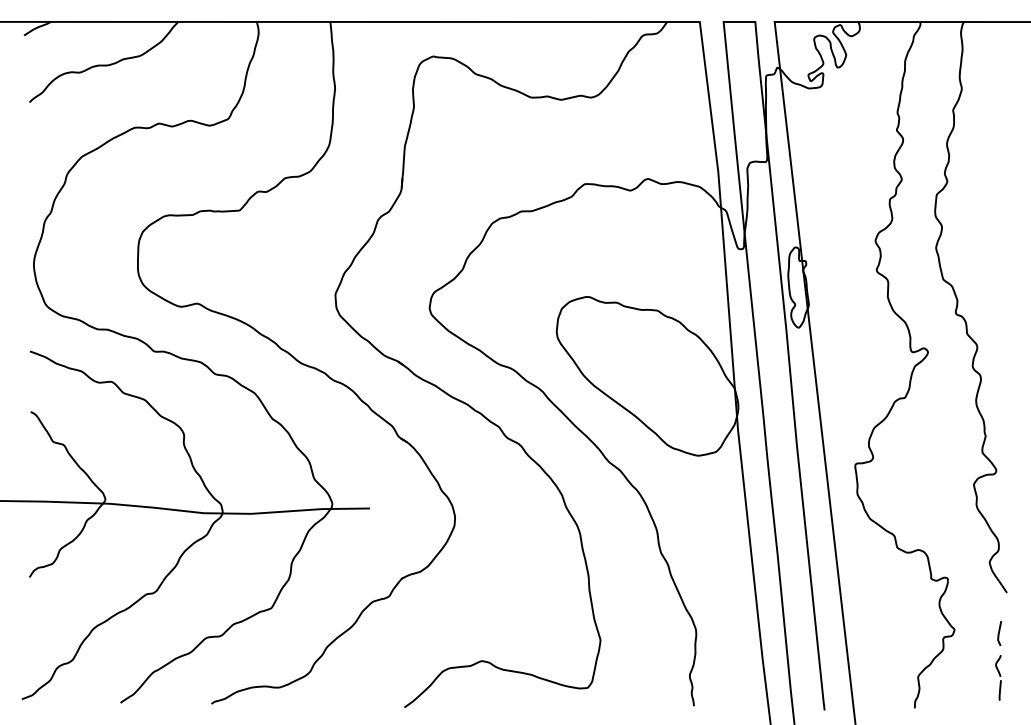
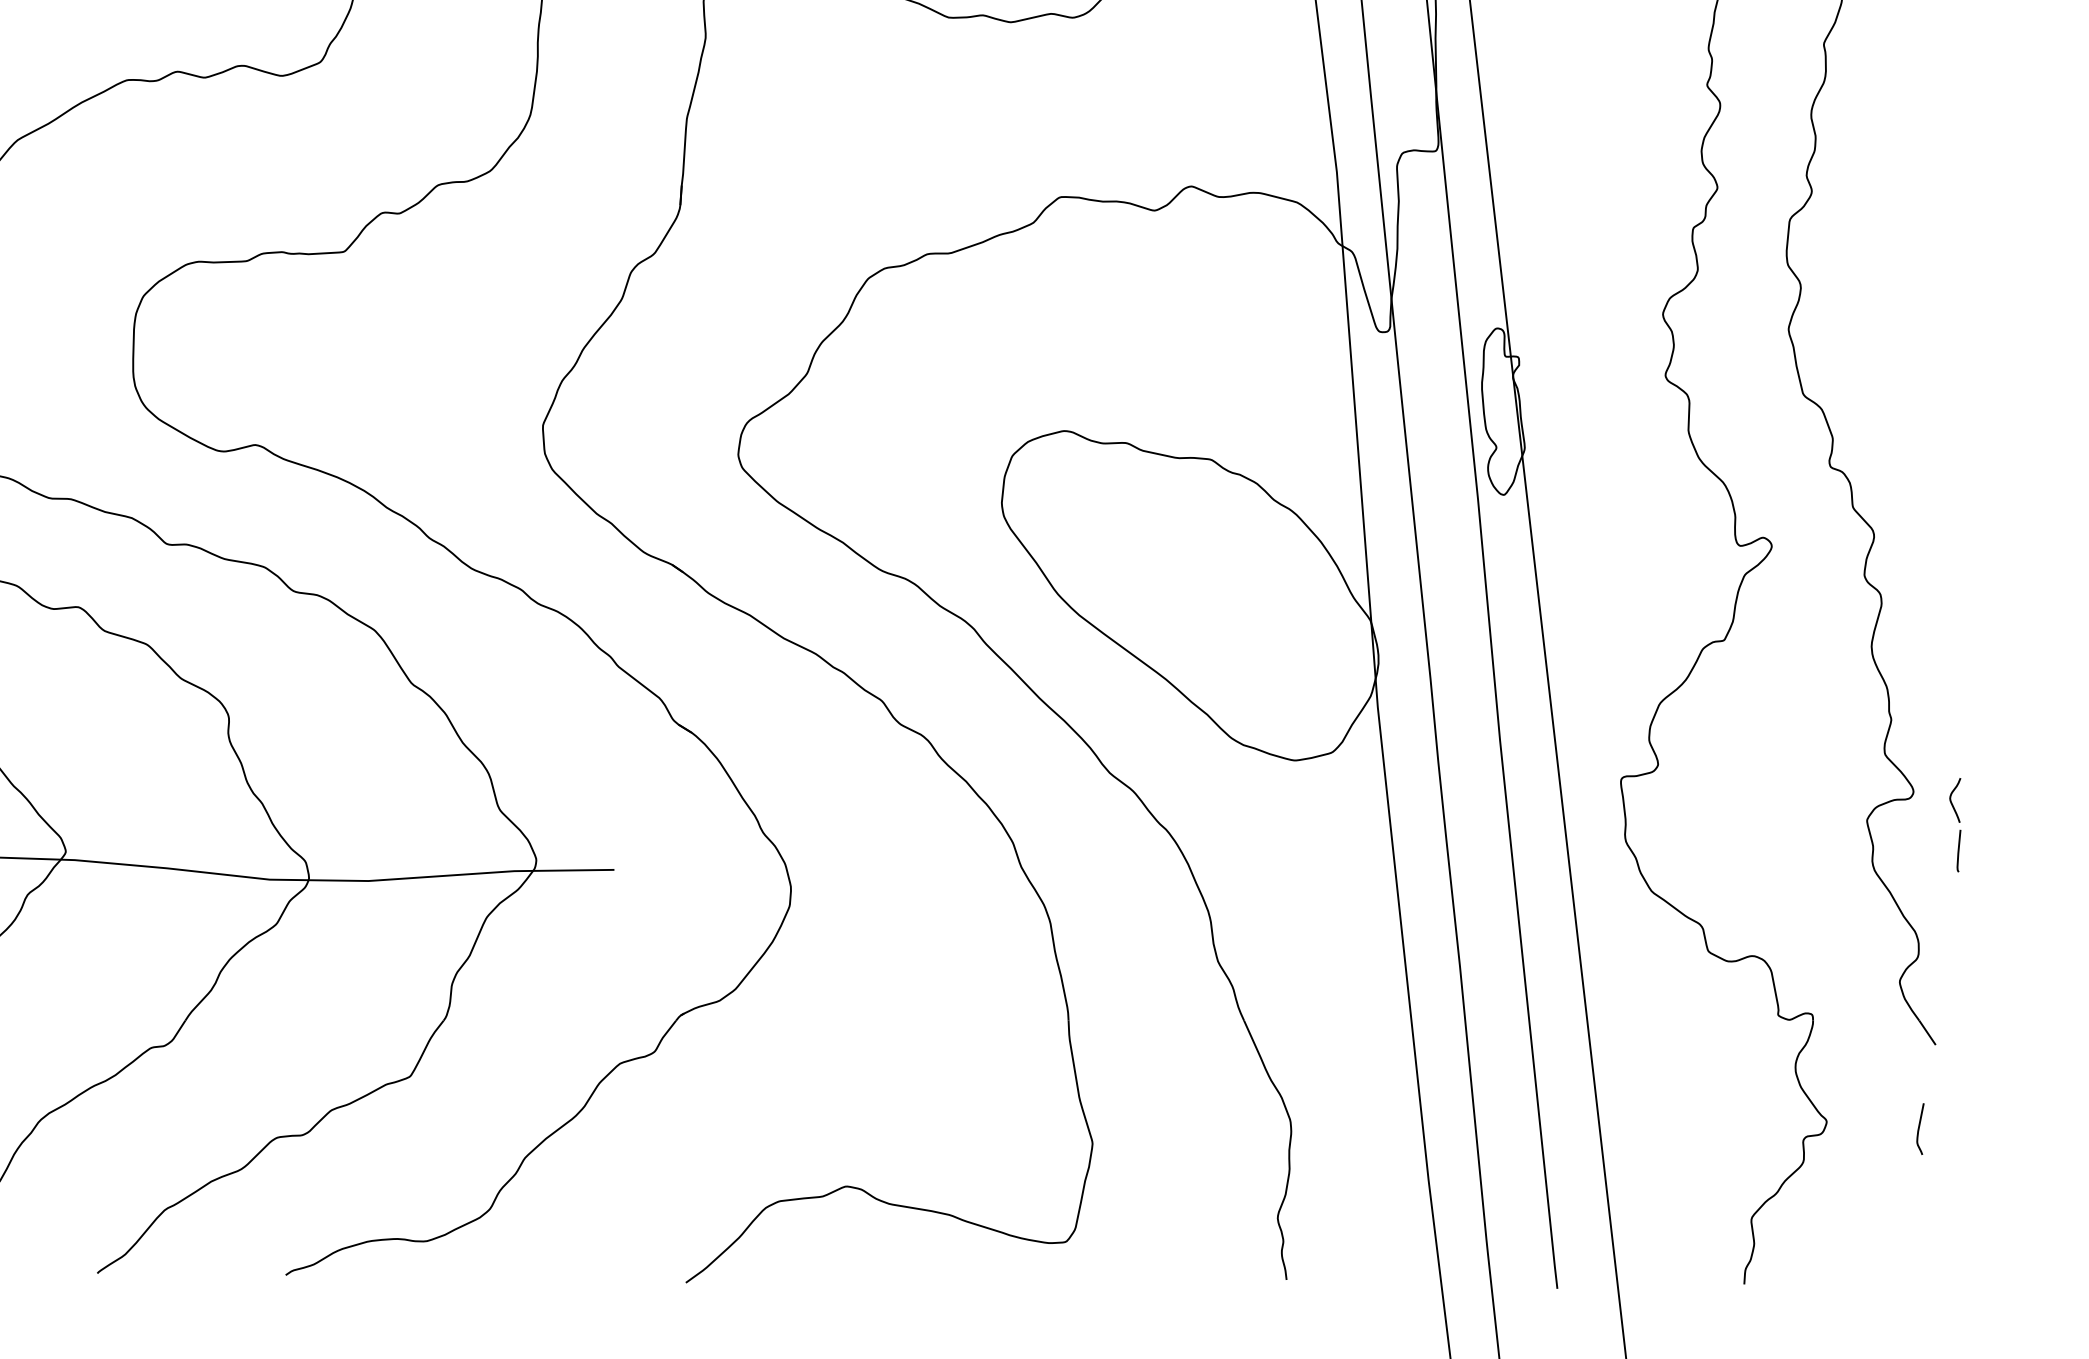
part: (998, 677) -> (1955, 824), moved

